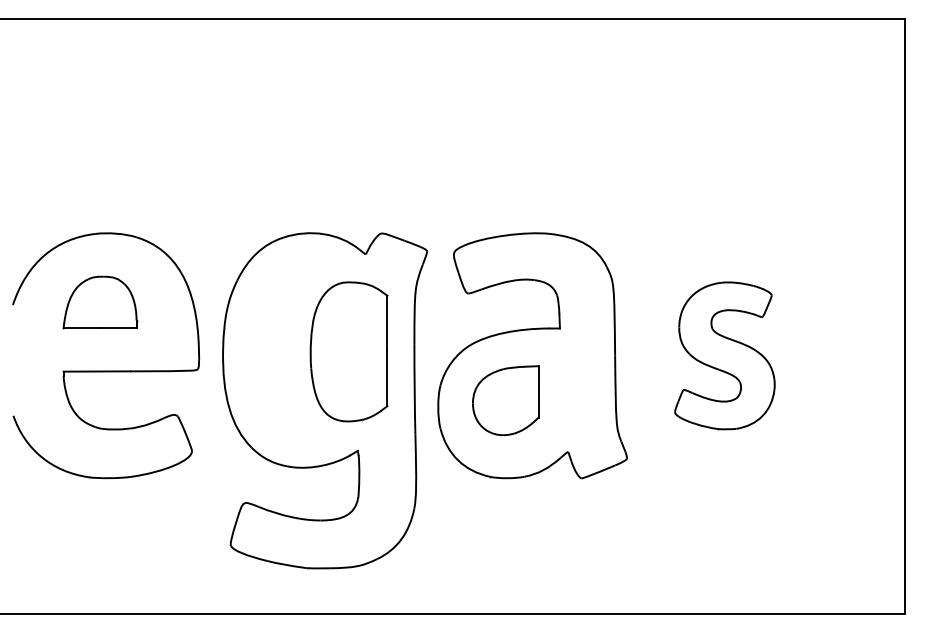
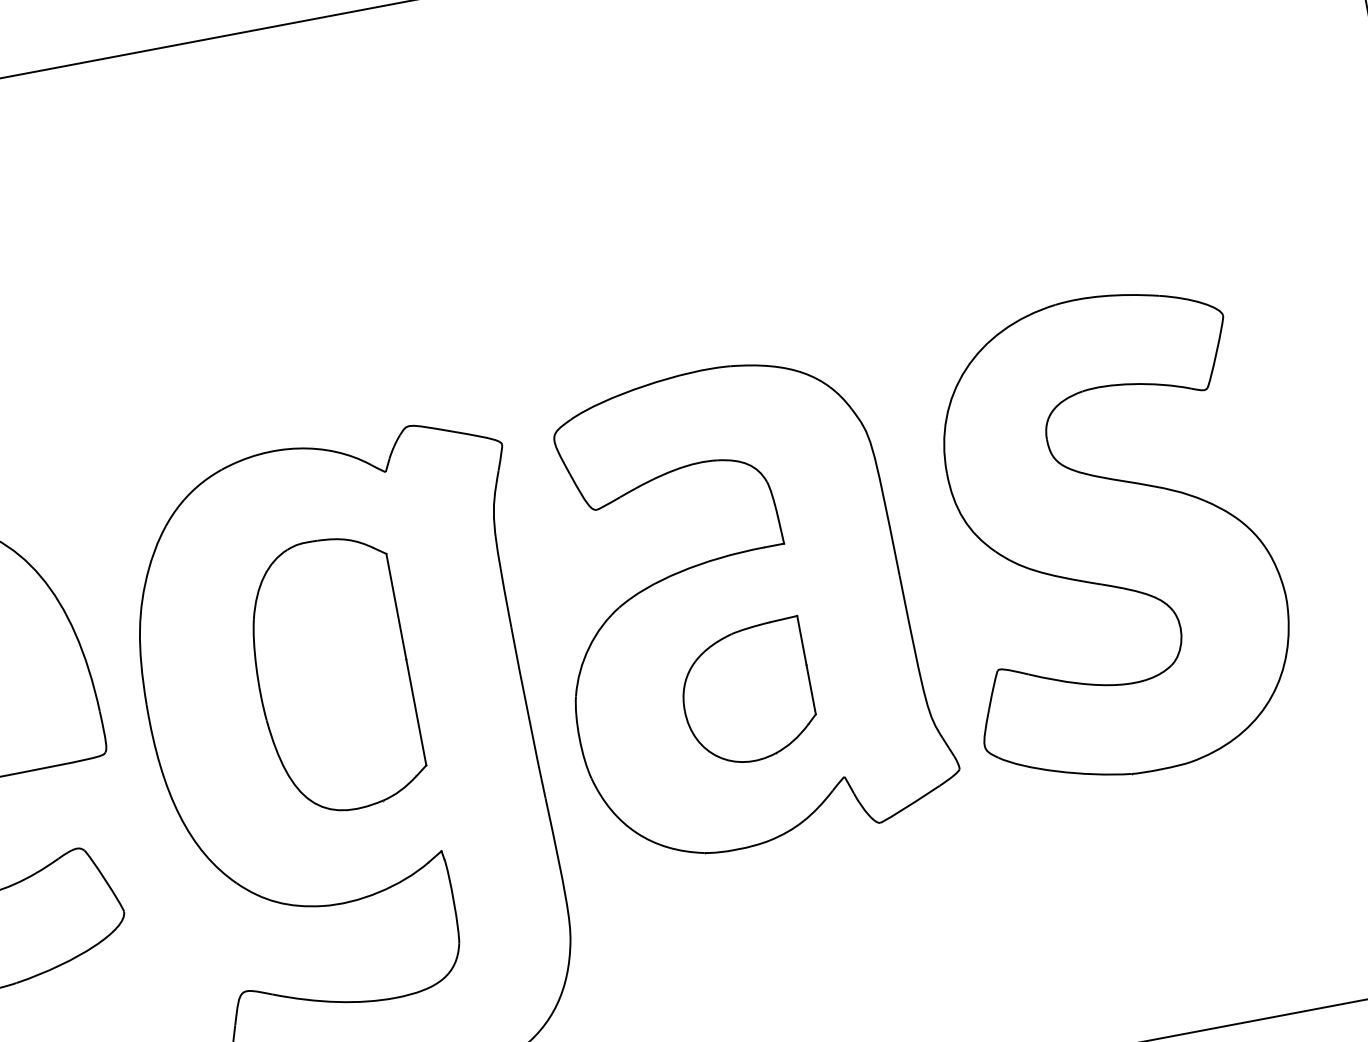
part: (348, 351) -> (332, 674), moved
part: (724, 355) -> (1108, 535), size x1.67
part: (505, 400) -> (746, 693), moved

